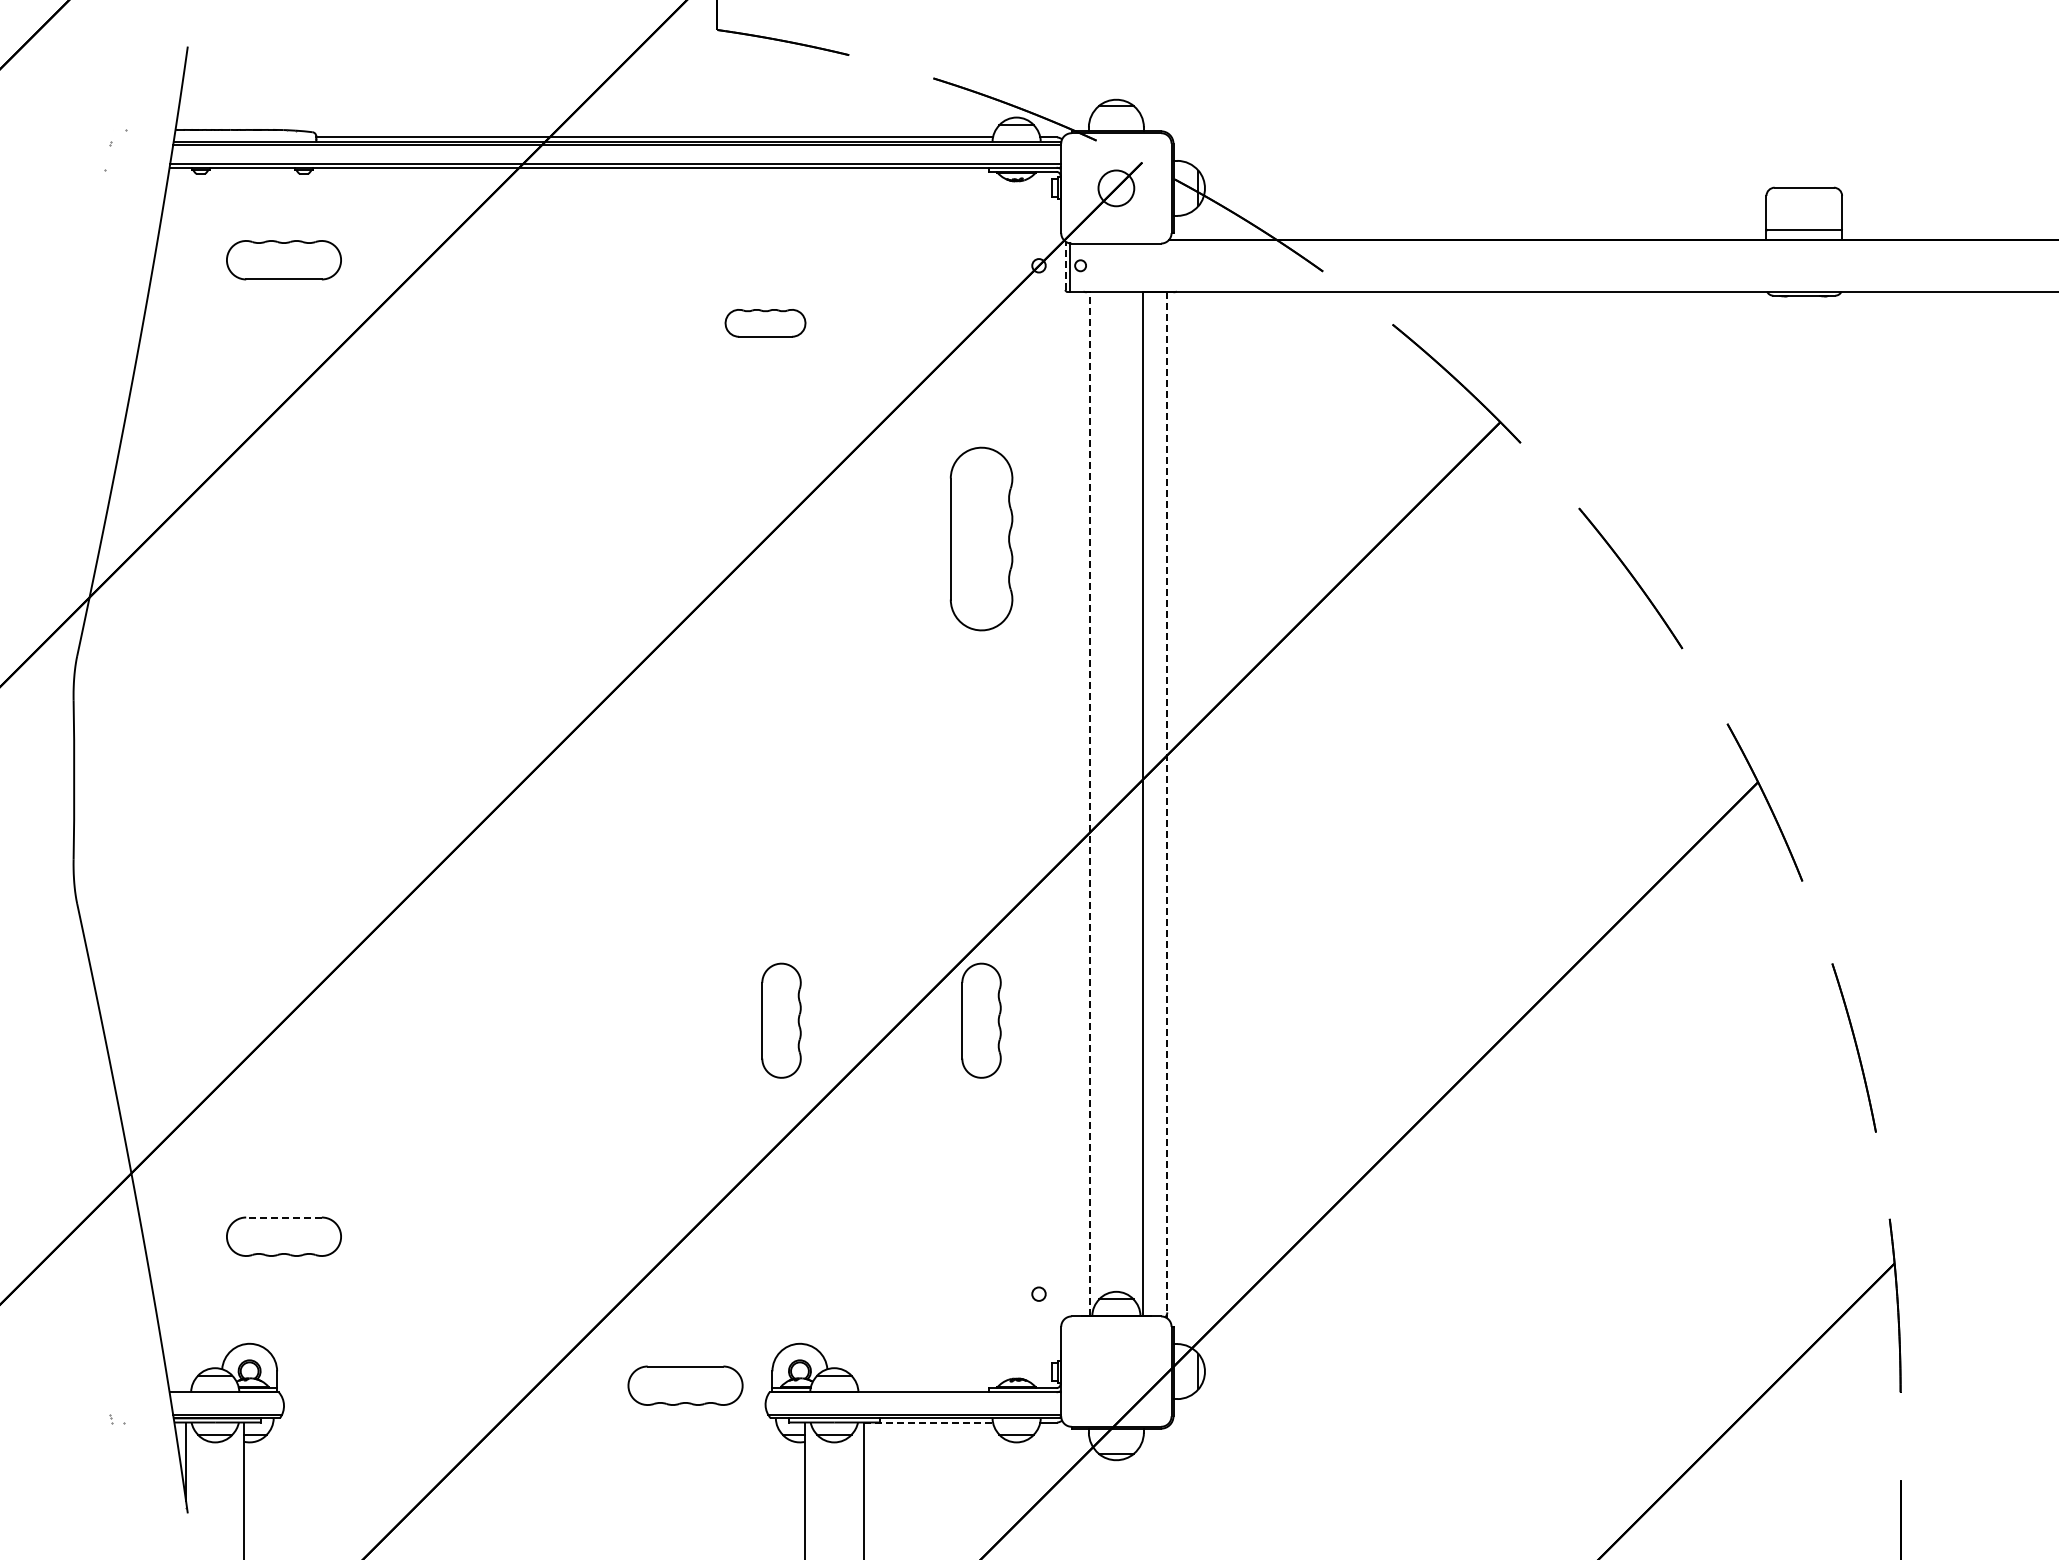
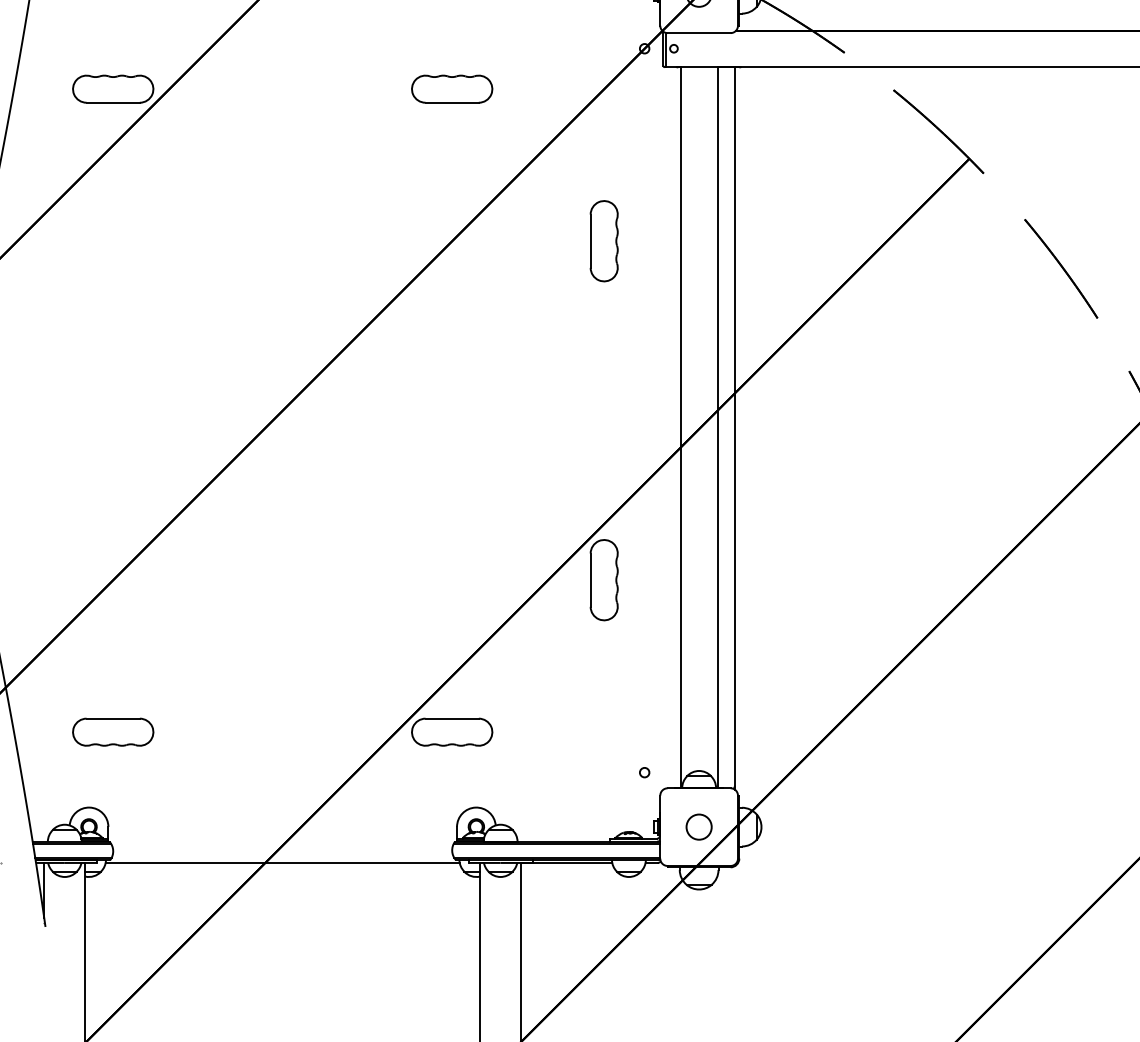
part: (283, 260) -> (112, 89), moved
line: (1065, 265) -> (663, 48), dashed -> solid
part: (765, 323) -> (452, 89), size x1.43
part: (981, 539) -> (604, 241), size x0.62
line: (1090, 803) -> (680, 427), dashed -> solid
line: (1167, 805) -> (735, 428), dashed -> solid
part: (781, 1020) -> (463, 580), removed
line: (284, 1217) -> (113, 718), dashed -> solid
circle: (1116, 1371) -> (699, 827), added
part: (685, 1385) -> (452, 732), moved
line: (225, 1395) -> (72, 843), added
line: (914, 1395) -> (557, 843), added
line: (524, 1422) -> (282, 862), added
line: (928, 1422) -> (566, 862), dashed -> solid

